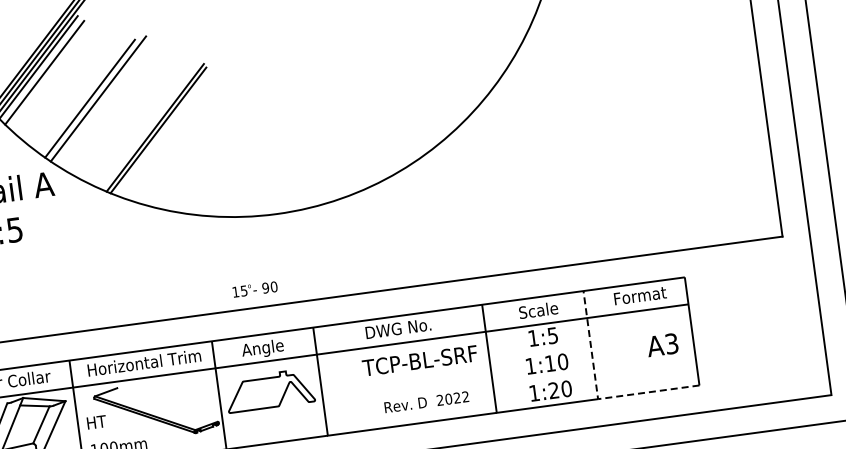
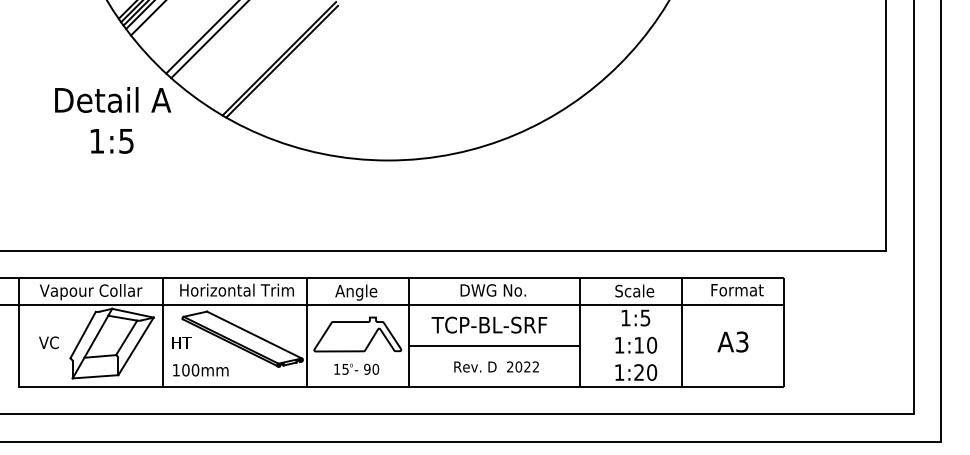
text: (254, 288) -> (356, 368), moved
text: (662, 344) -> (732, 341), moved
text: (419, 360) -> (489, 324), moved
line: (407, 384) -> (494, 346), added
line: (597, 395) -> (681, 383), dashed -> solid
text: (426, 401) -> (496, 366), moved
line: (167, 404) -> (254, 334), added

